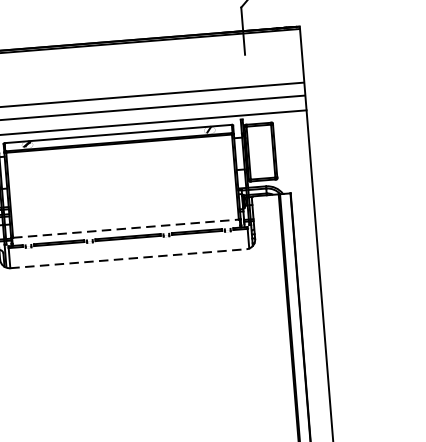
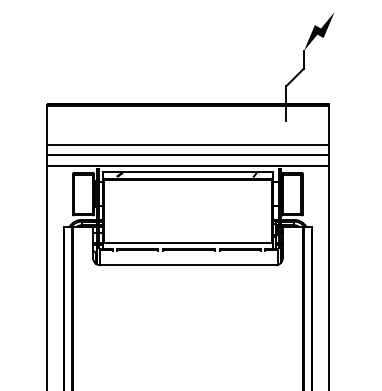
line: (125, 228) -> (187, 242), dashed -> solid
line: (127, 259) -> (187, 265), dashed -> solid

